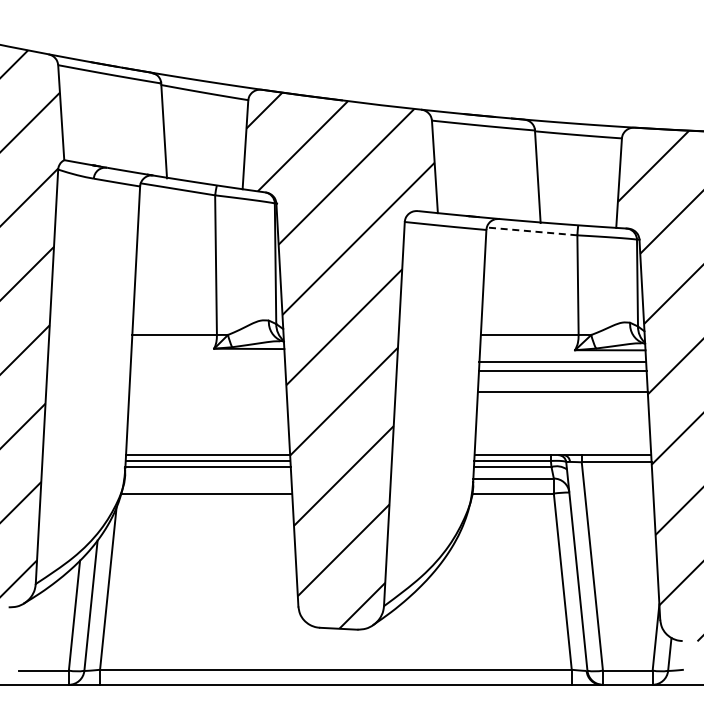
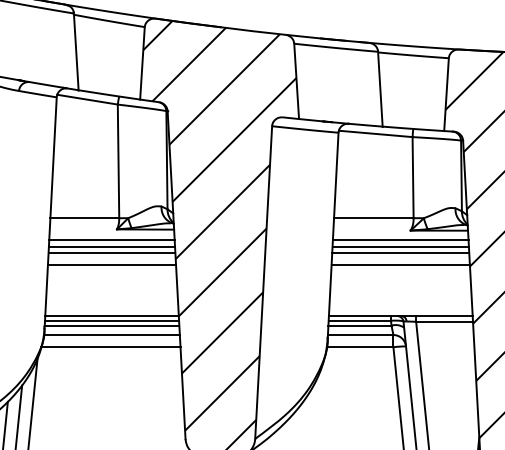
line: (531, 231) -> (375, 133), dashed -> solid
line: (207, 361) -> (111, 239), added
line: (207, 370) -> (111, 247), added
line: (207, 377) -> (111, 252), added
line: (562, 377) -> (400, 252), added
line: (207, 392) -> (111, 265), added
line: (207, 478) -> (111, 334), added

